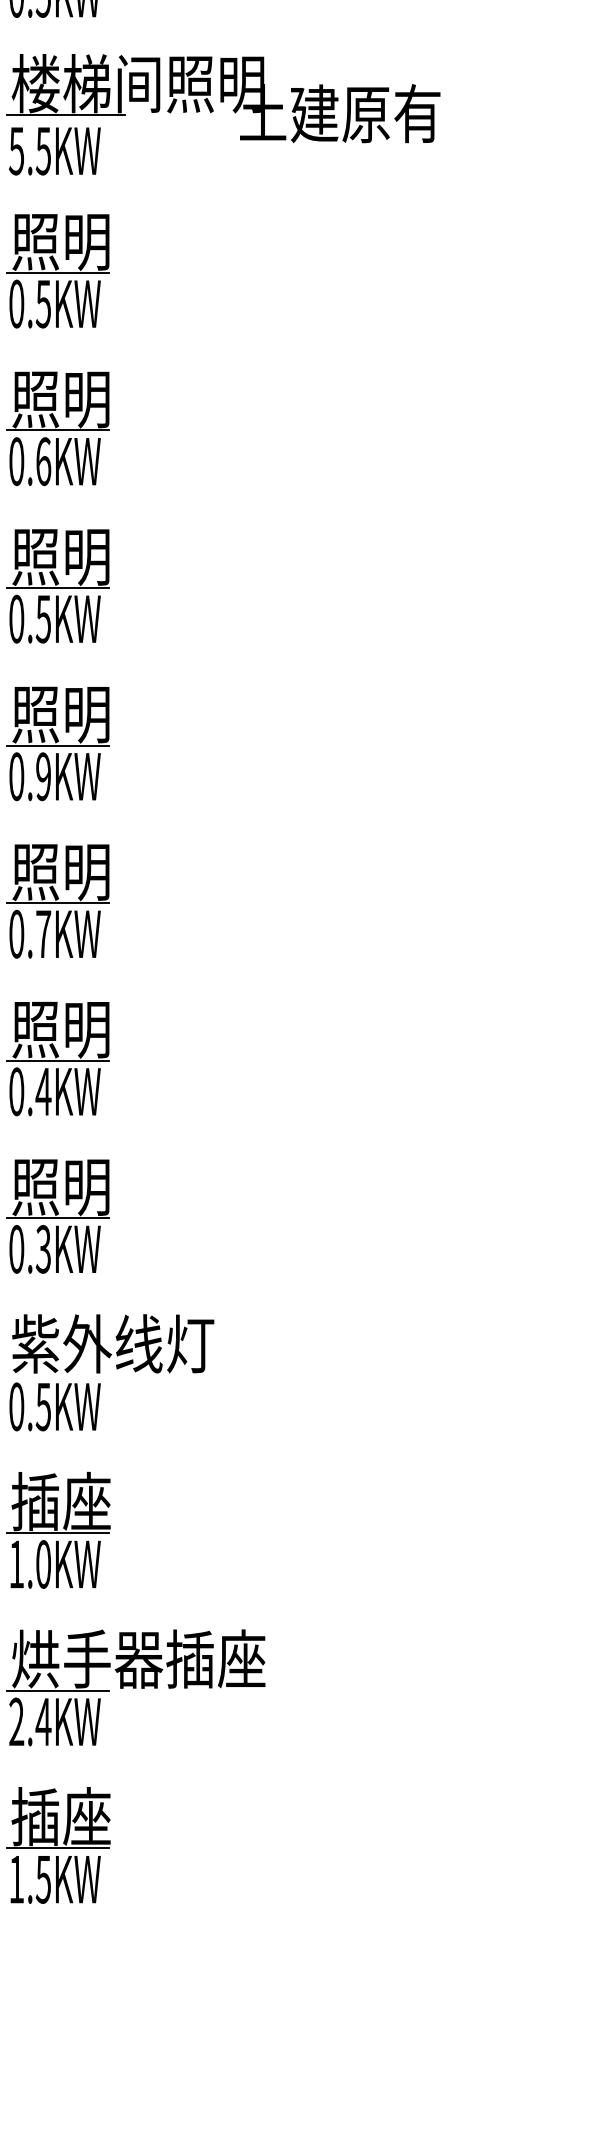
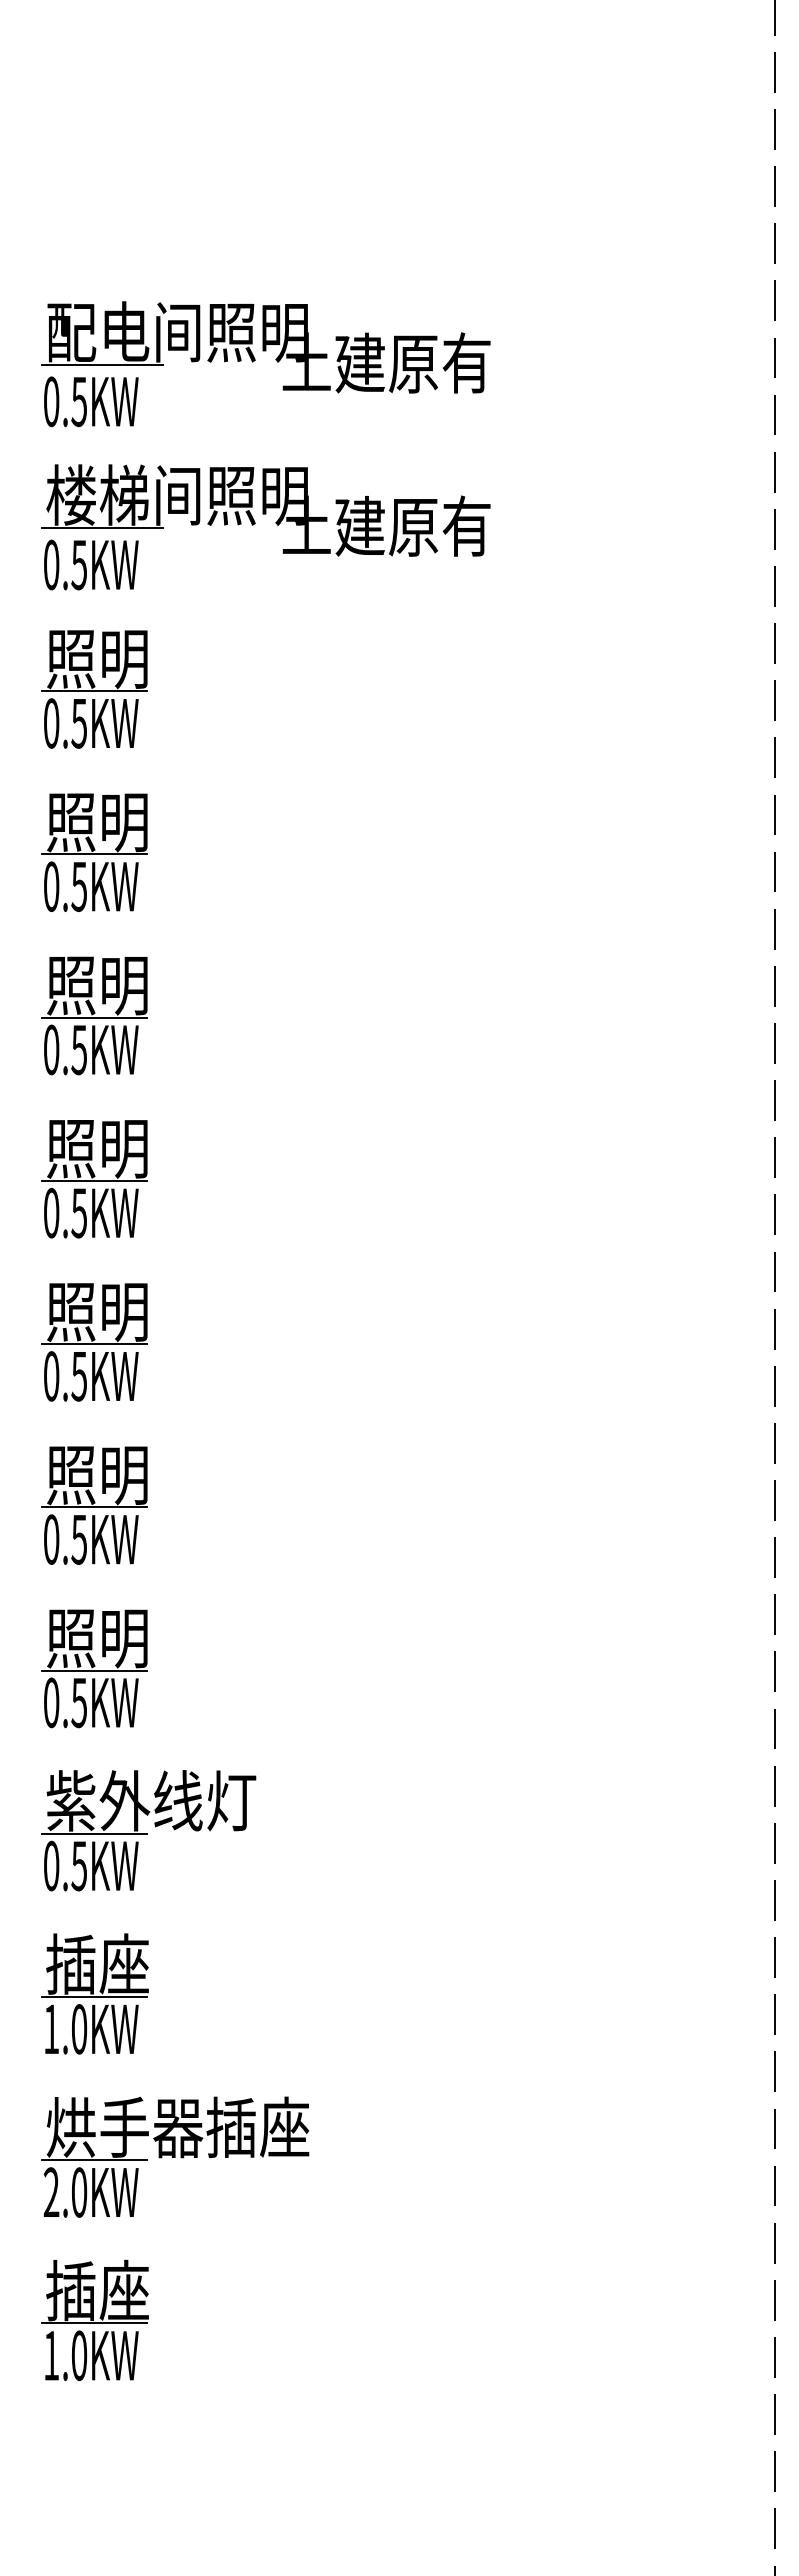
text: (16, 150) -> (51, 564), 5.5KW -> 0.5KW
text: (43, 461) -> (79, 886), 0.6KW -> 0.5KW
text: (42, 776) -> (78, 1212), 0.9KW -> 0.5KW
text: (43, 934) -> (79, 1376), 0.7KW -> 0.5KW
text: (43, 1091) -> (79, 1539), 0.4KW -> 0.5KW
text: (42, 1249) -> (78, 1702), 0.3KW -> 0.5KW
line: (58, 1375) -> (94, 1833), added
text: (43, 1721) -> (79, 2192), 2.4KW -> 2.0KW
text: (43, 1879) -> (79, 2355), 1.5KW -> 1.0KW

